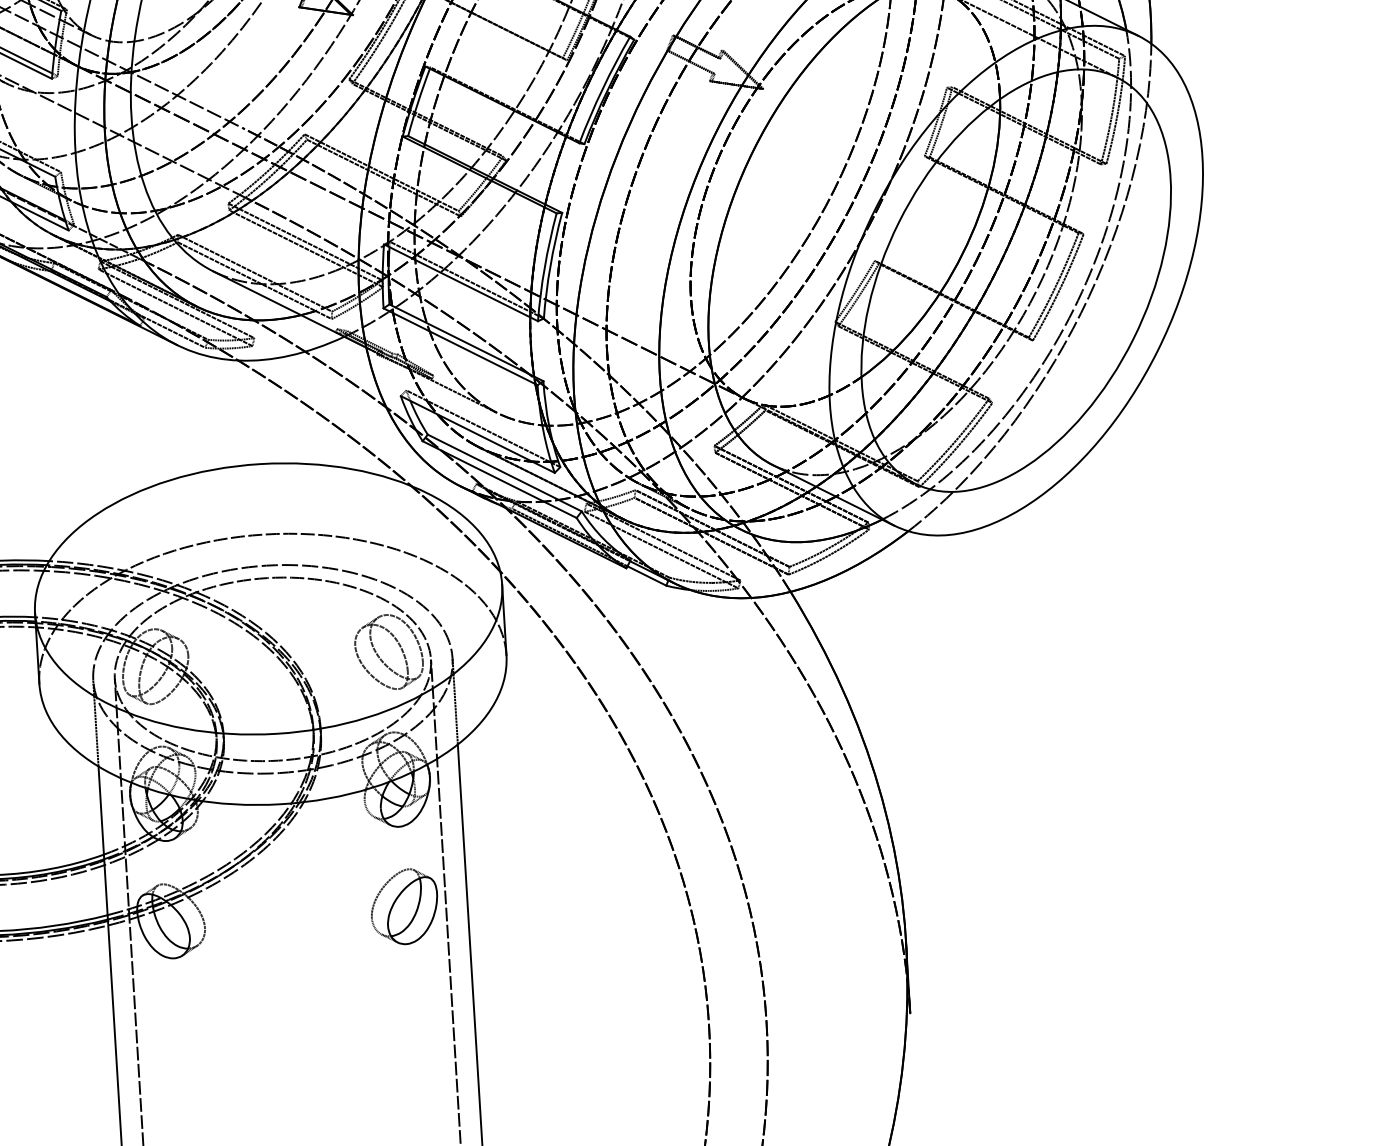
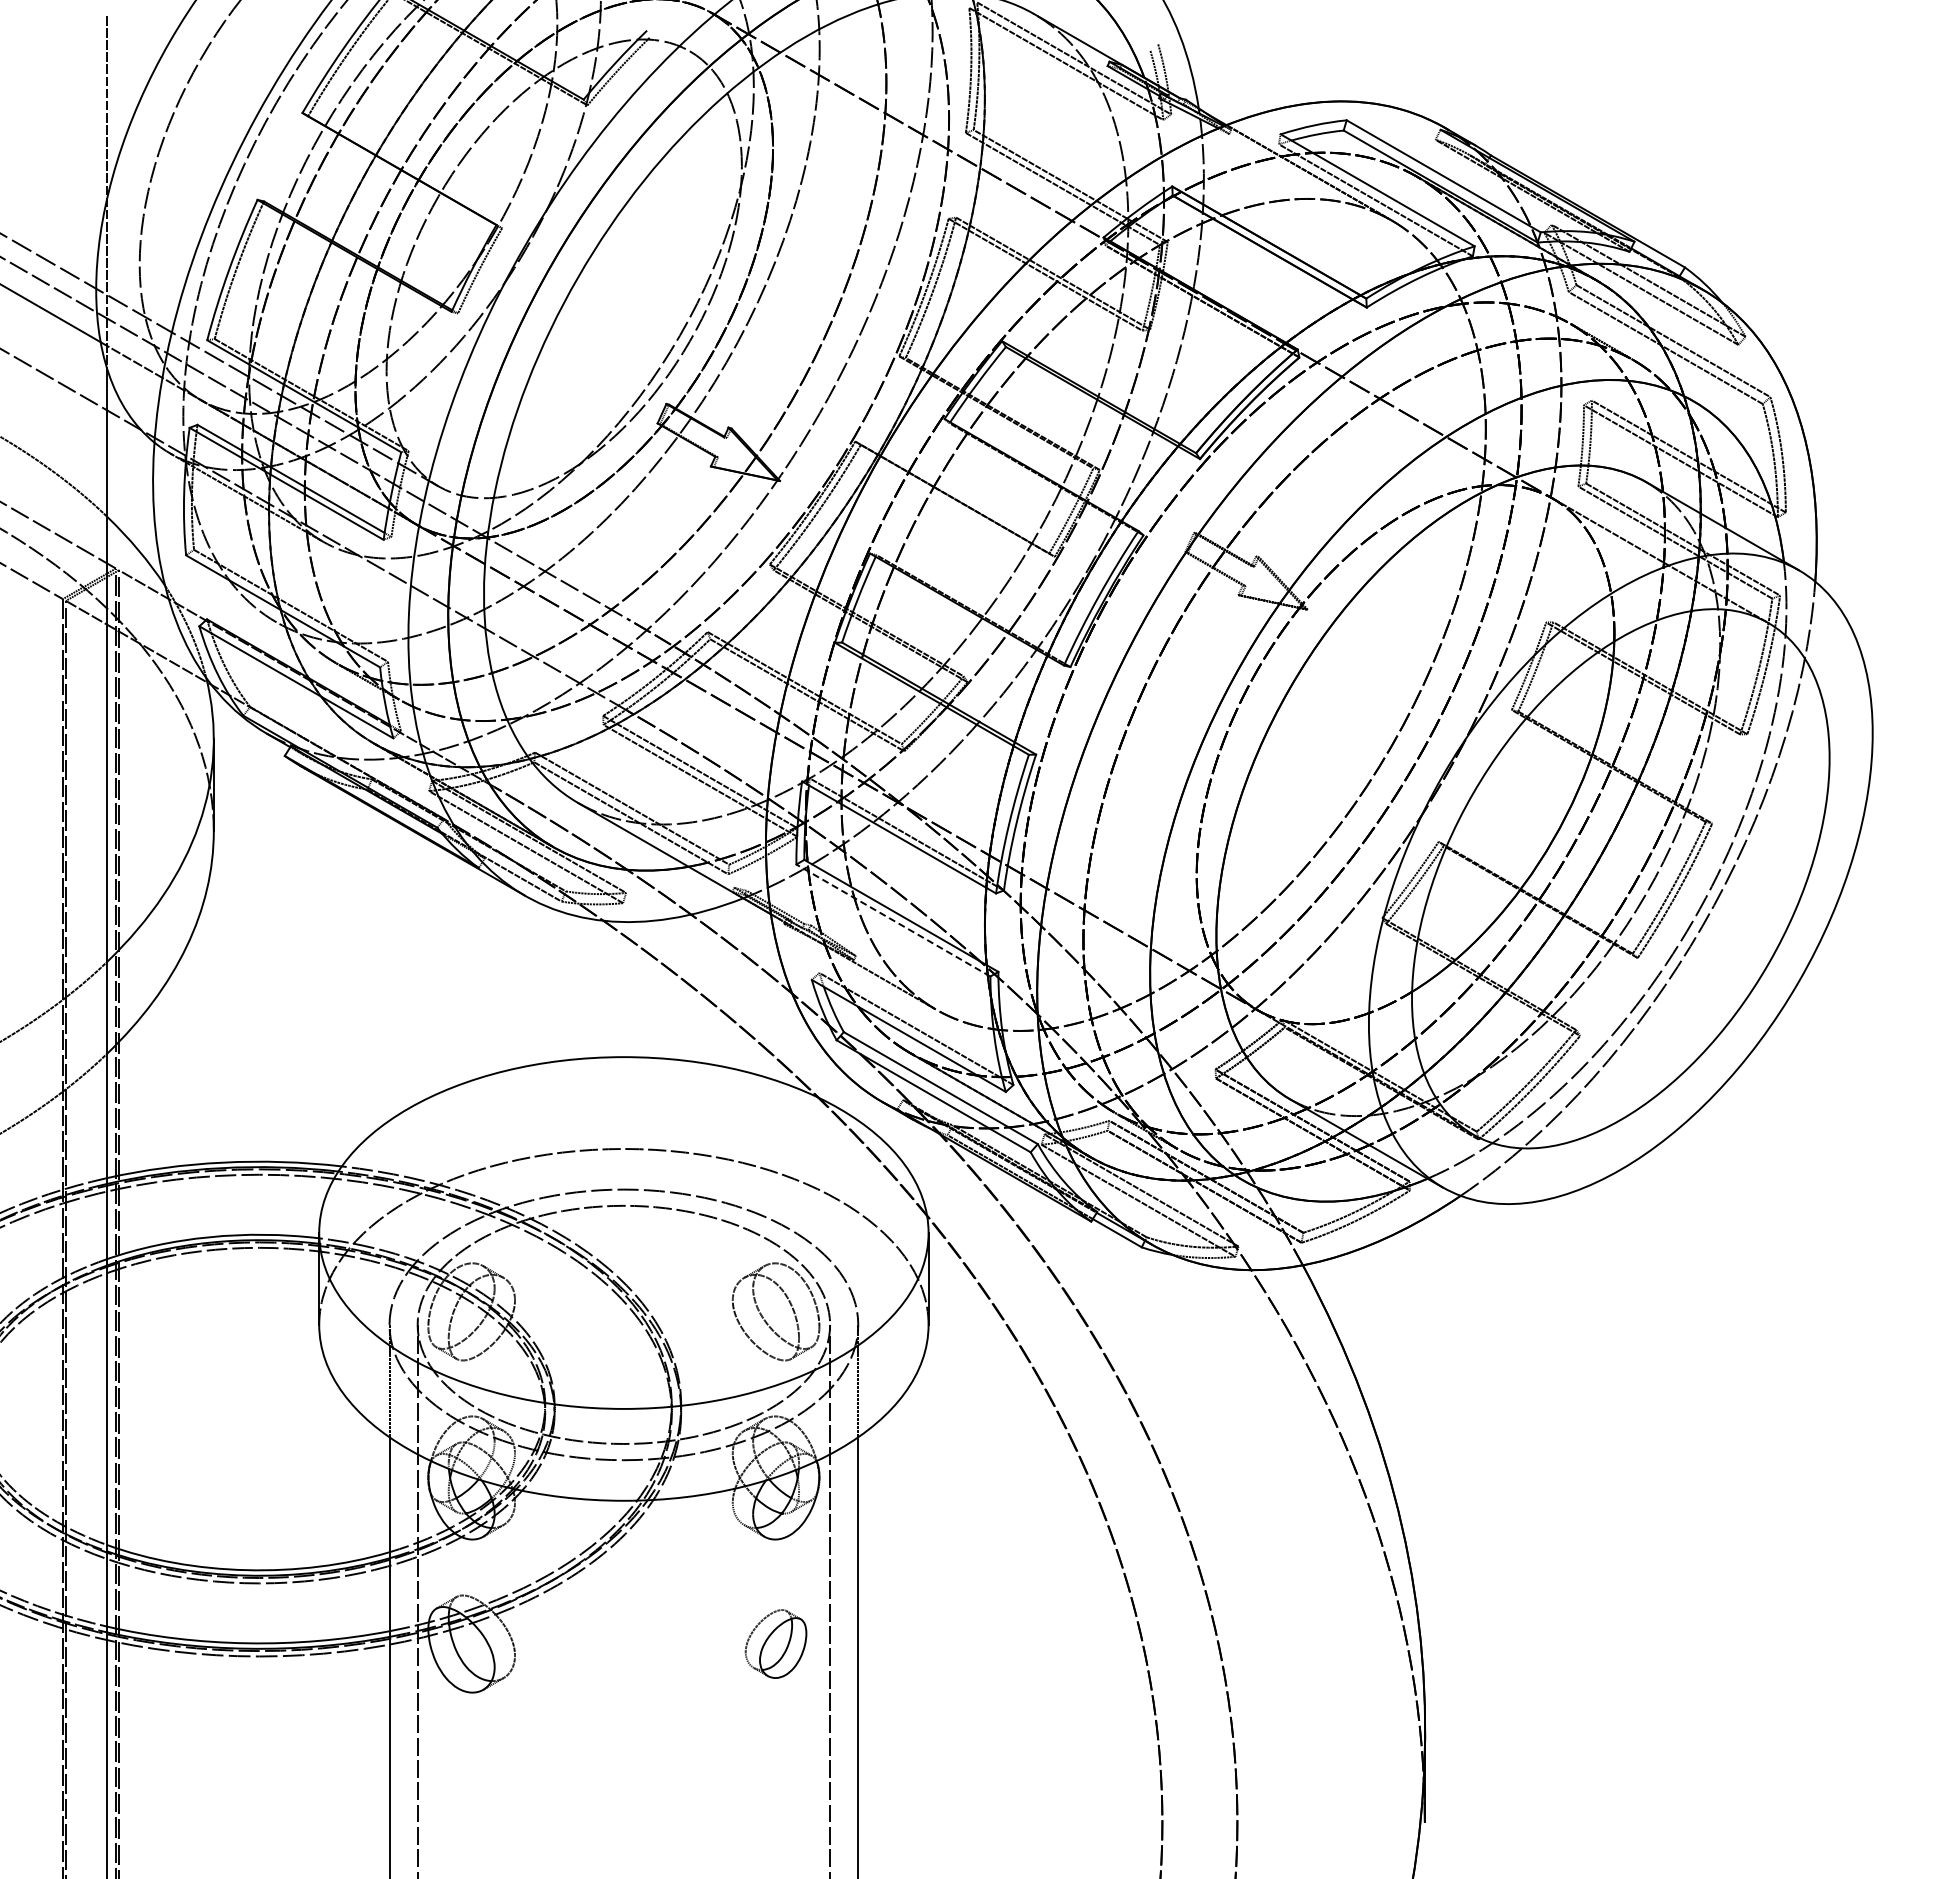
line: (459, 346) -> (892, 920), solid -> dashed
part: (404, 906) -> (775, 1643), size x0.7

